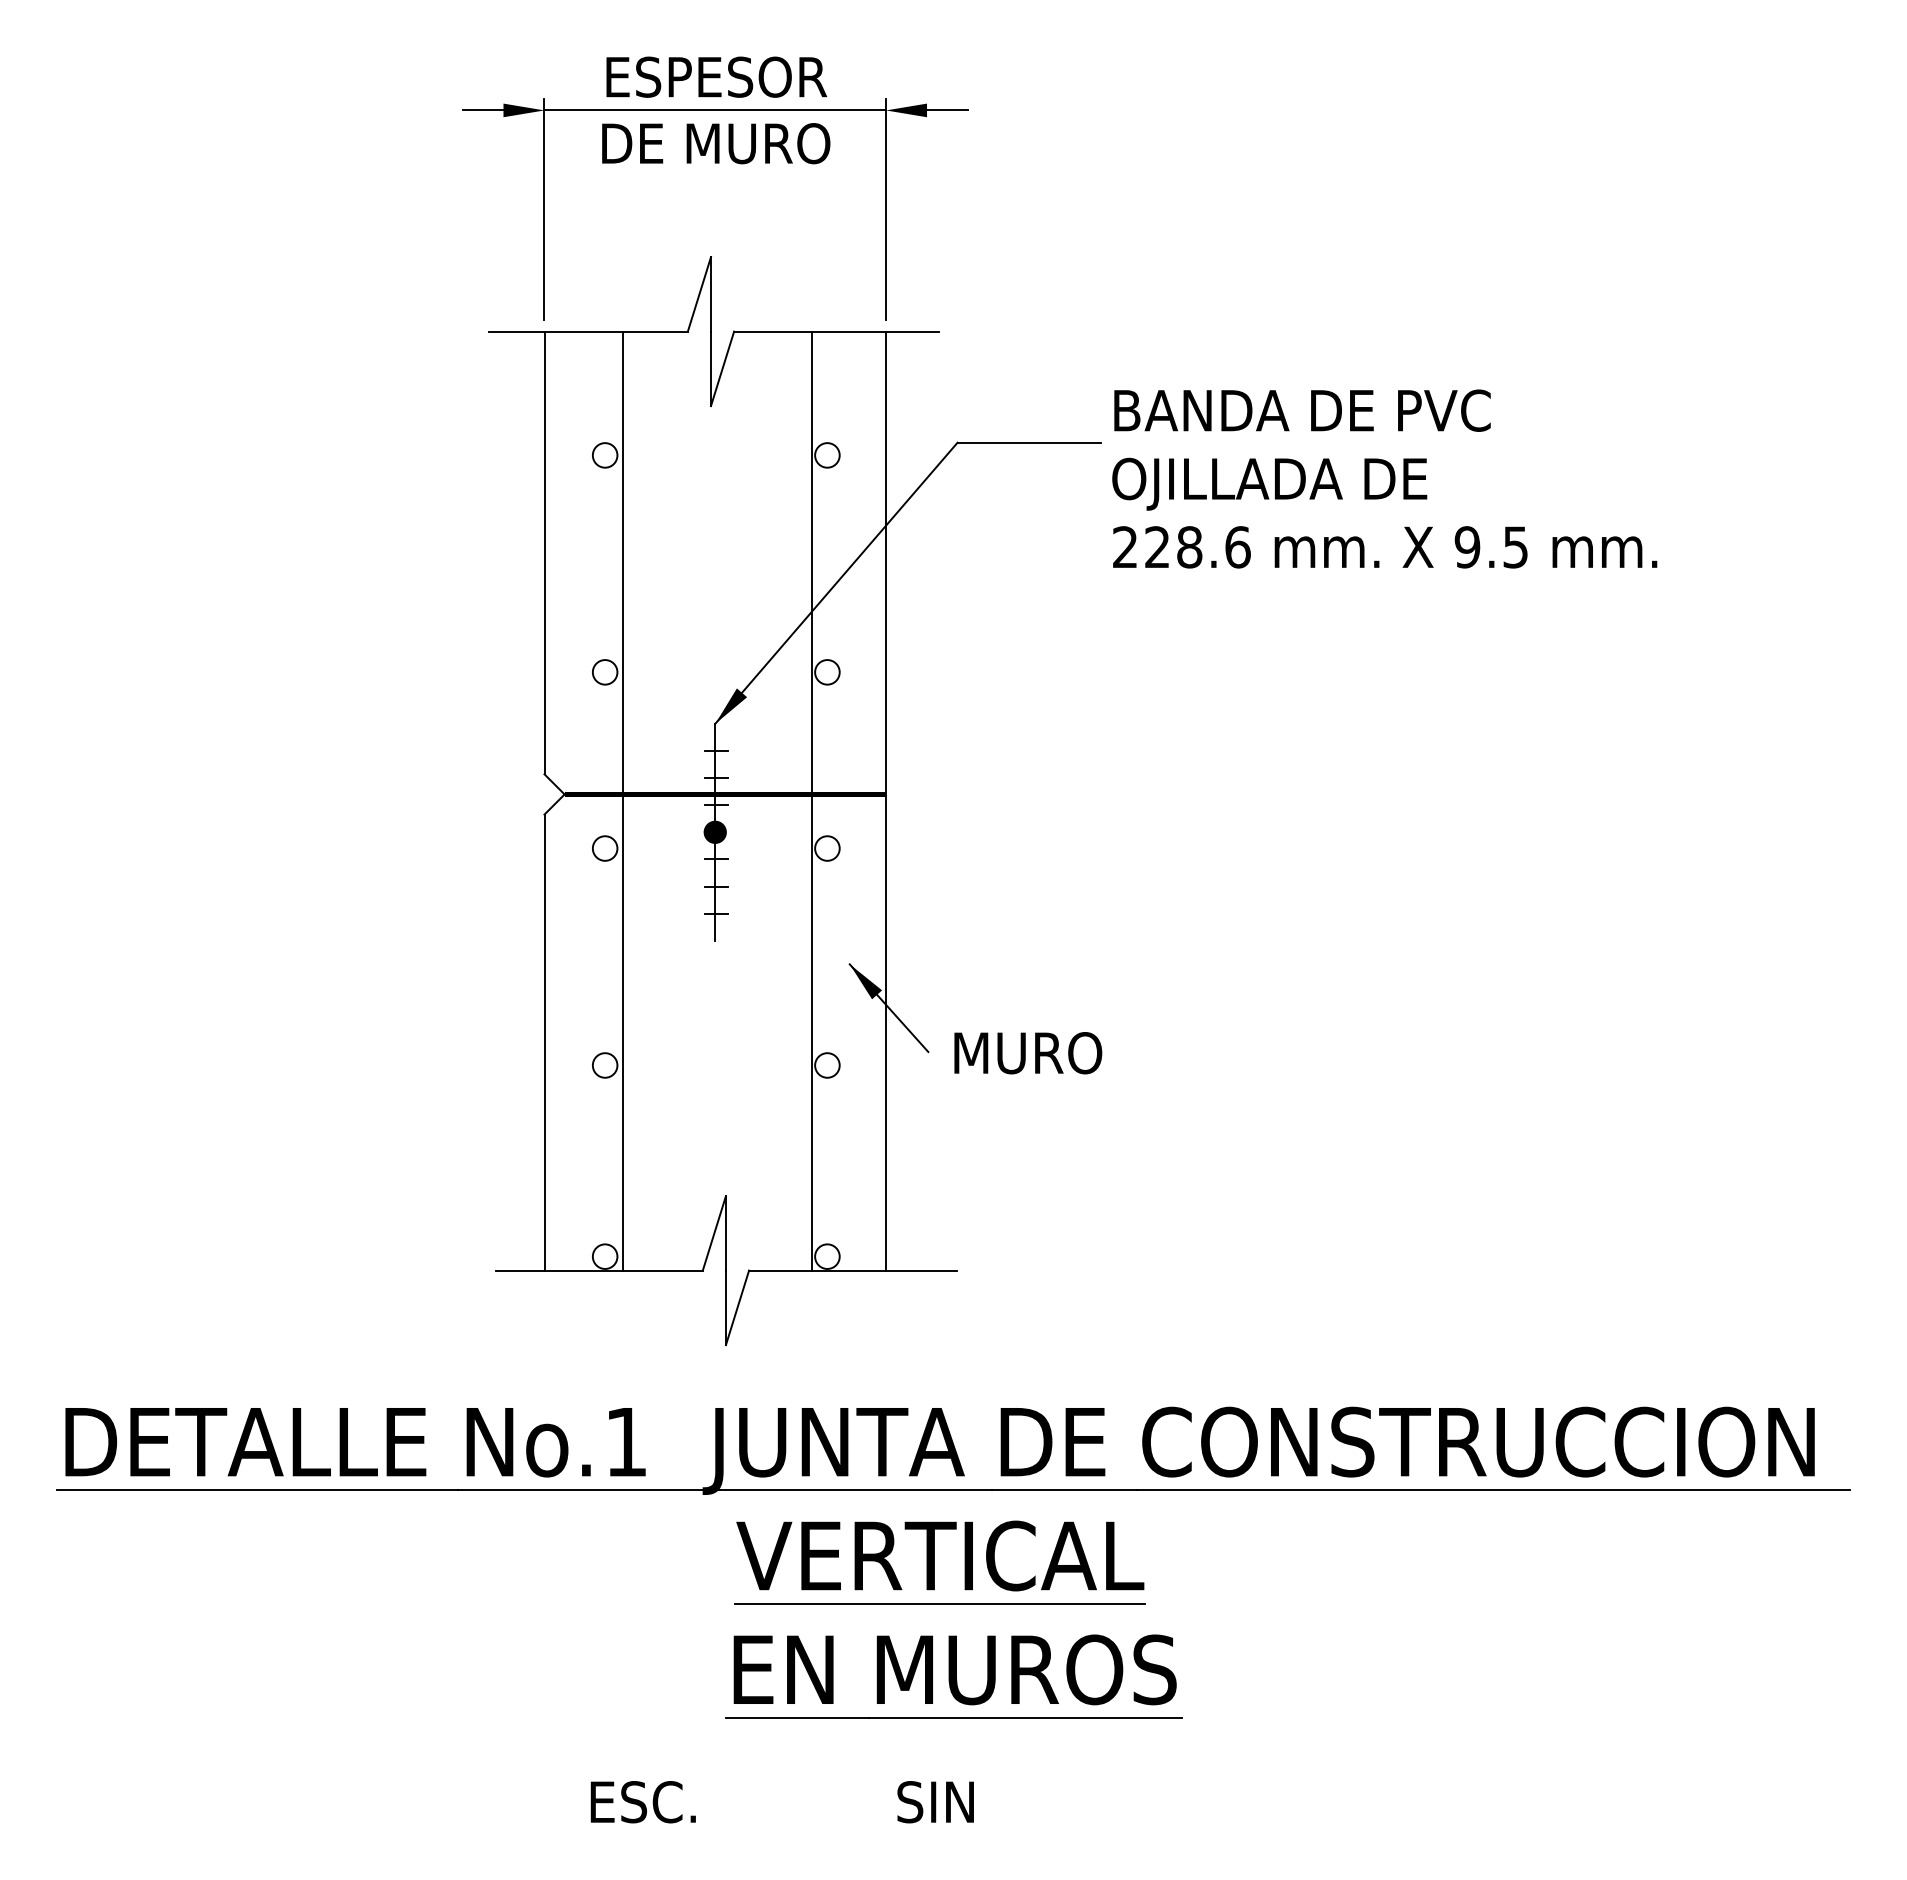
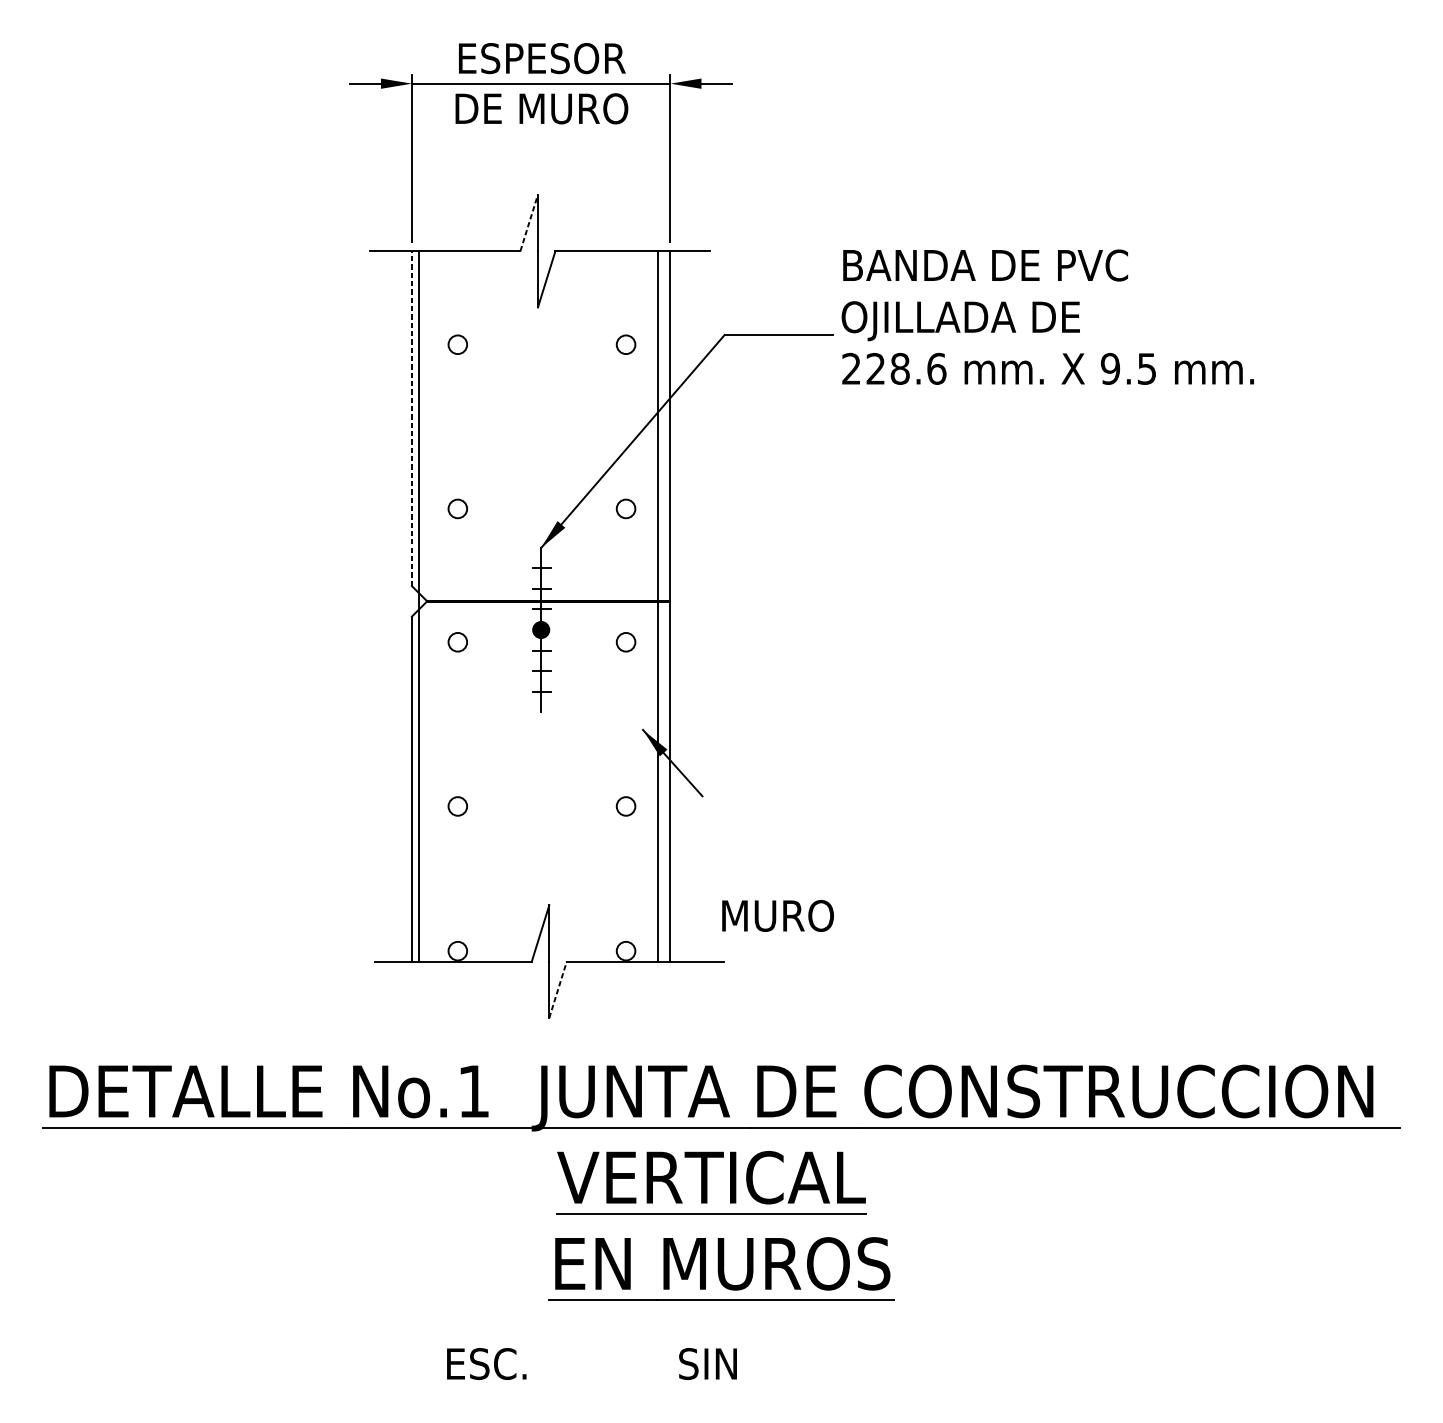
line: (699, 294) -> (529, 222), solid -> dashed
text: (1384, 478) -> (1047, 316), moved
line: (544, 552) -> (411, 418), solid -> dashed
line: (622, 800) -> (418, 605), moved
line: (812, 800) -> (658, 605), moved
text: (1028, 1053) -> (778, 916), moved
line: (737, 1307) -> (558, 989), solid -> dashed

